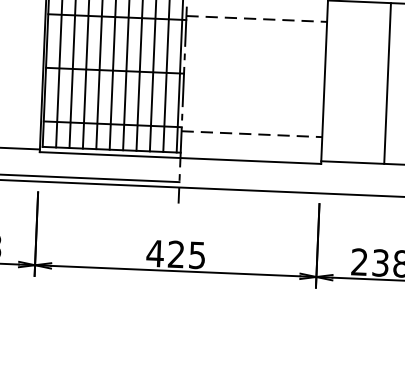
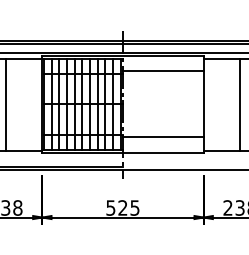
line: (257, 19) -> (163, 71), dashed -> solid
line: (252, 134) -> (163, 137), dashed -> solid
text: (154, 252) -> (110, 207), 425 -> 525

